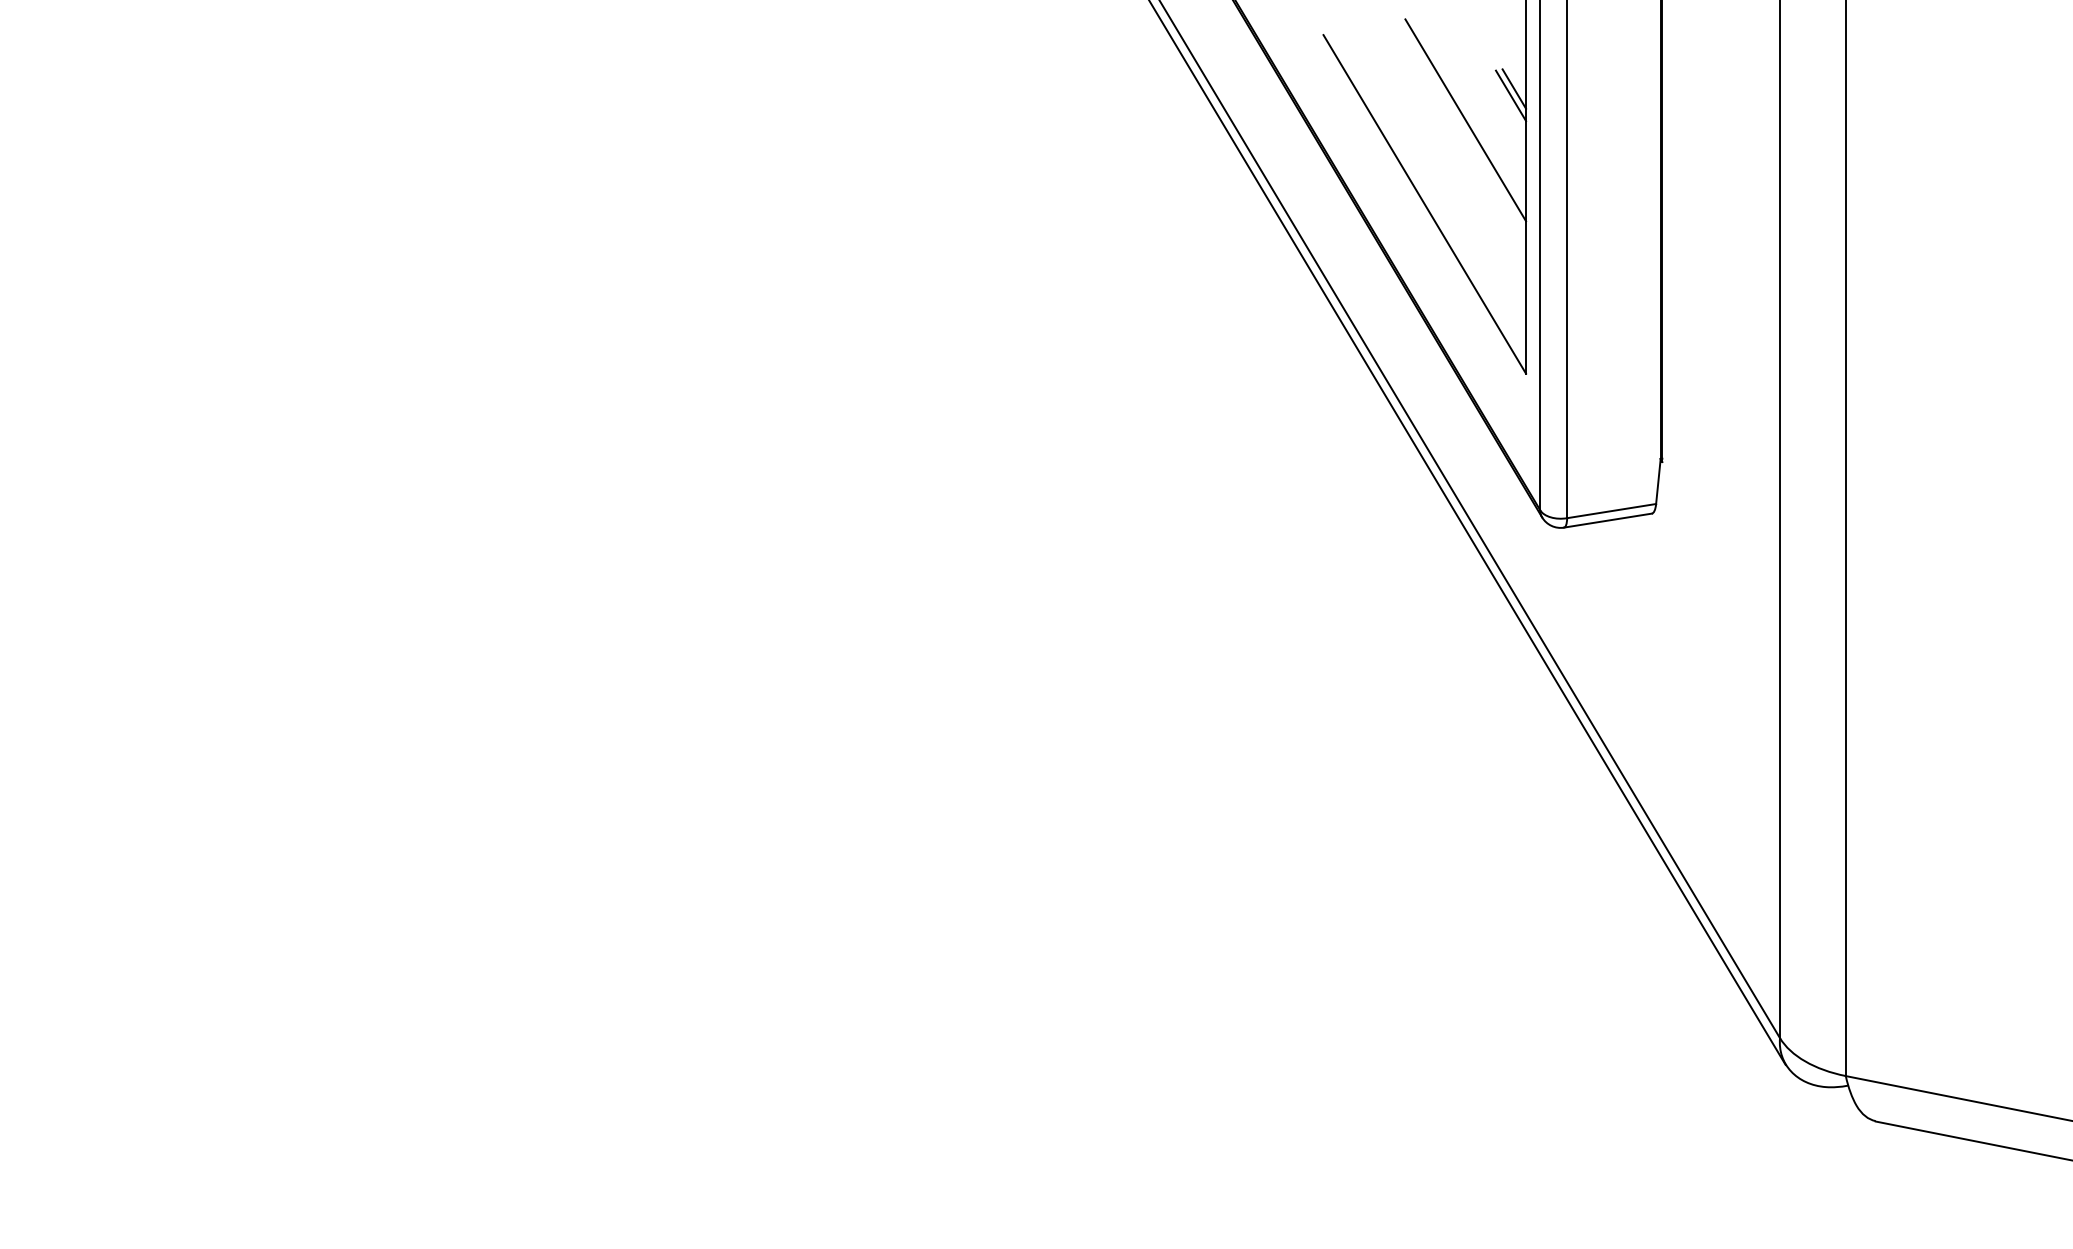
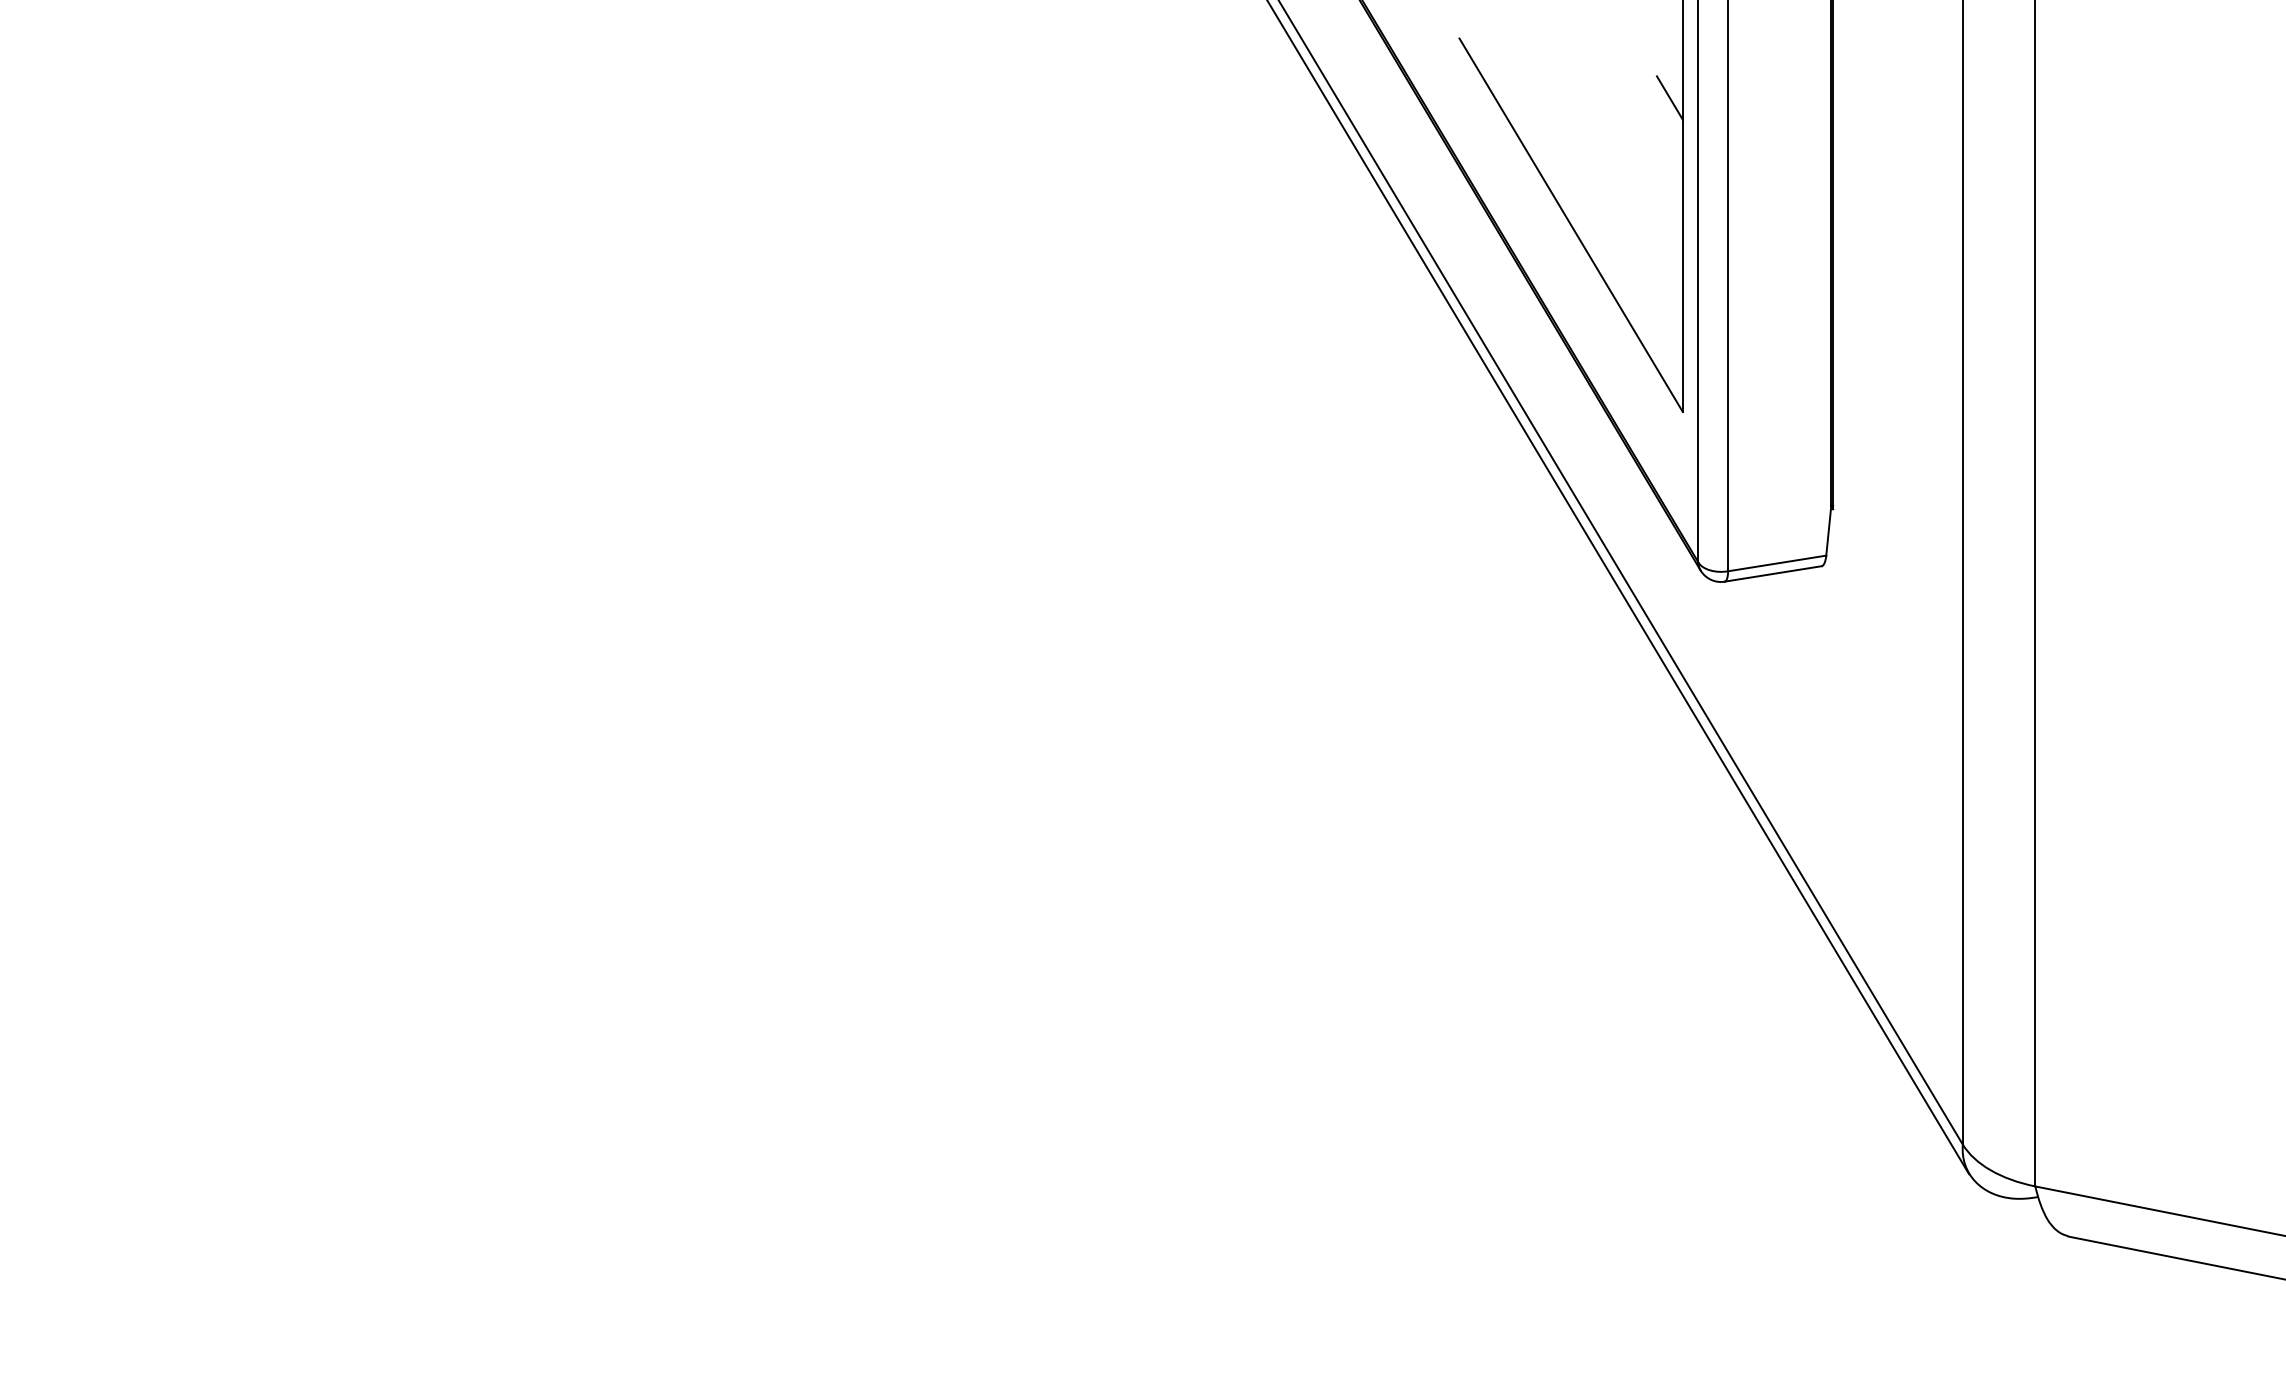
line: (1510, 95) -> (1665, 105), removed
line: (1465, 120) -> (1616, 132), removed

